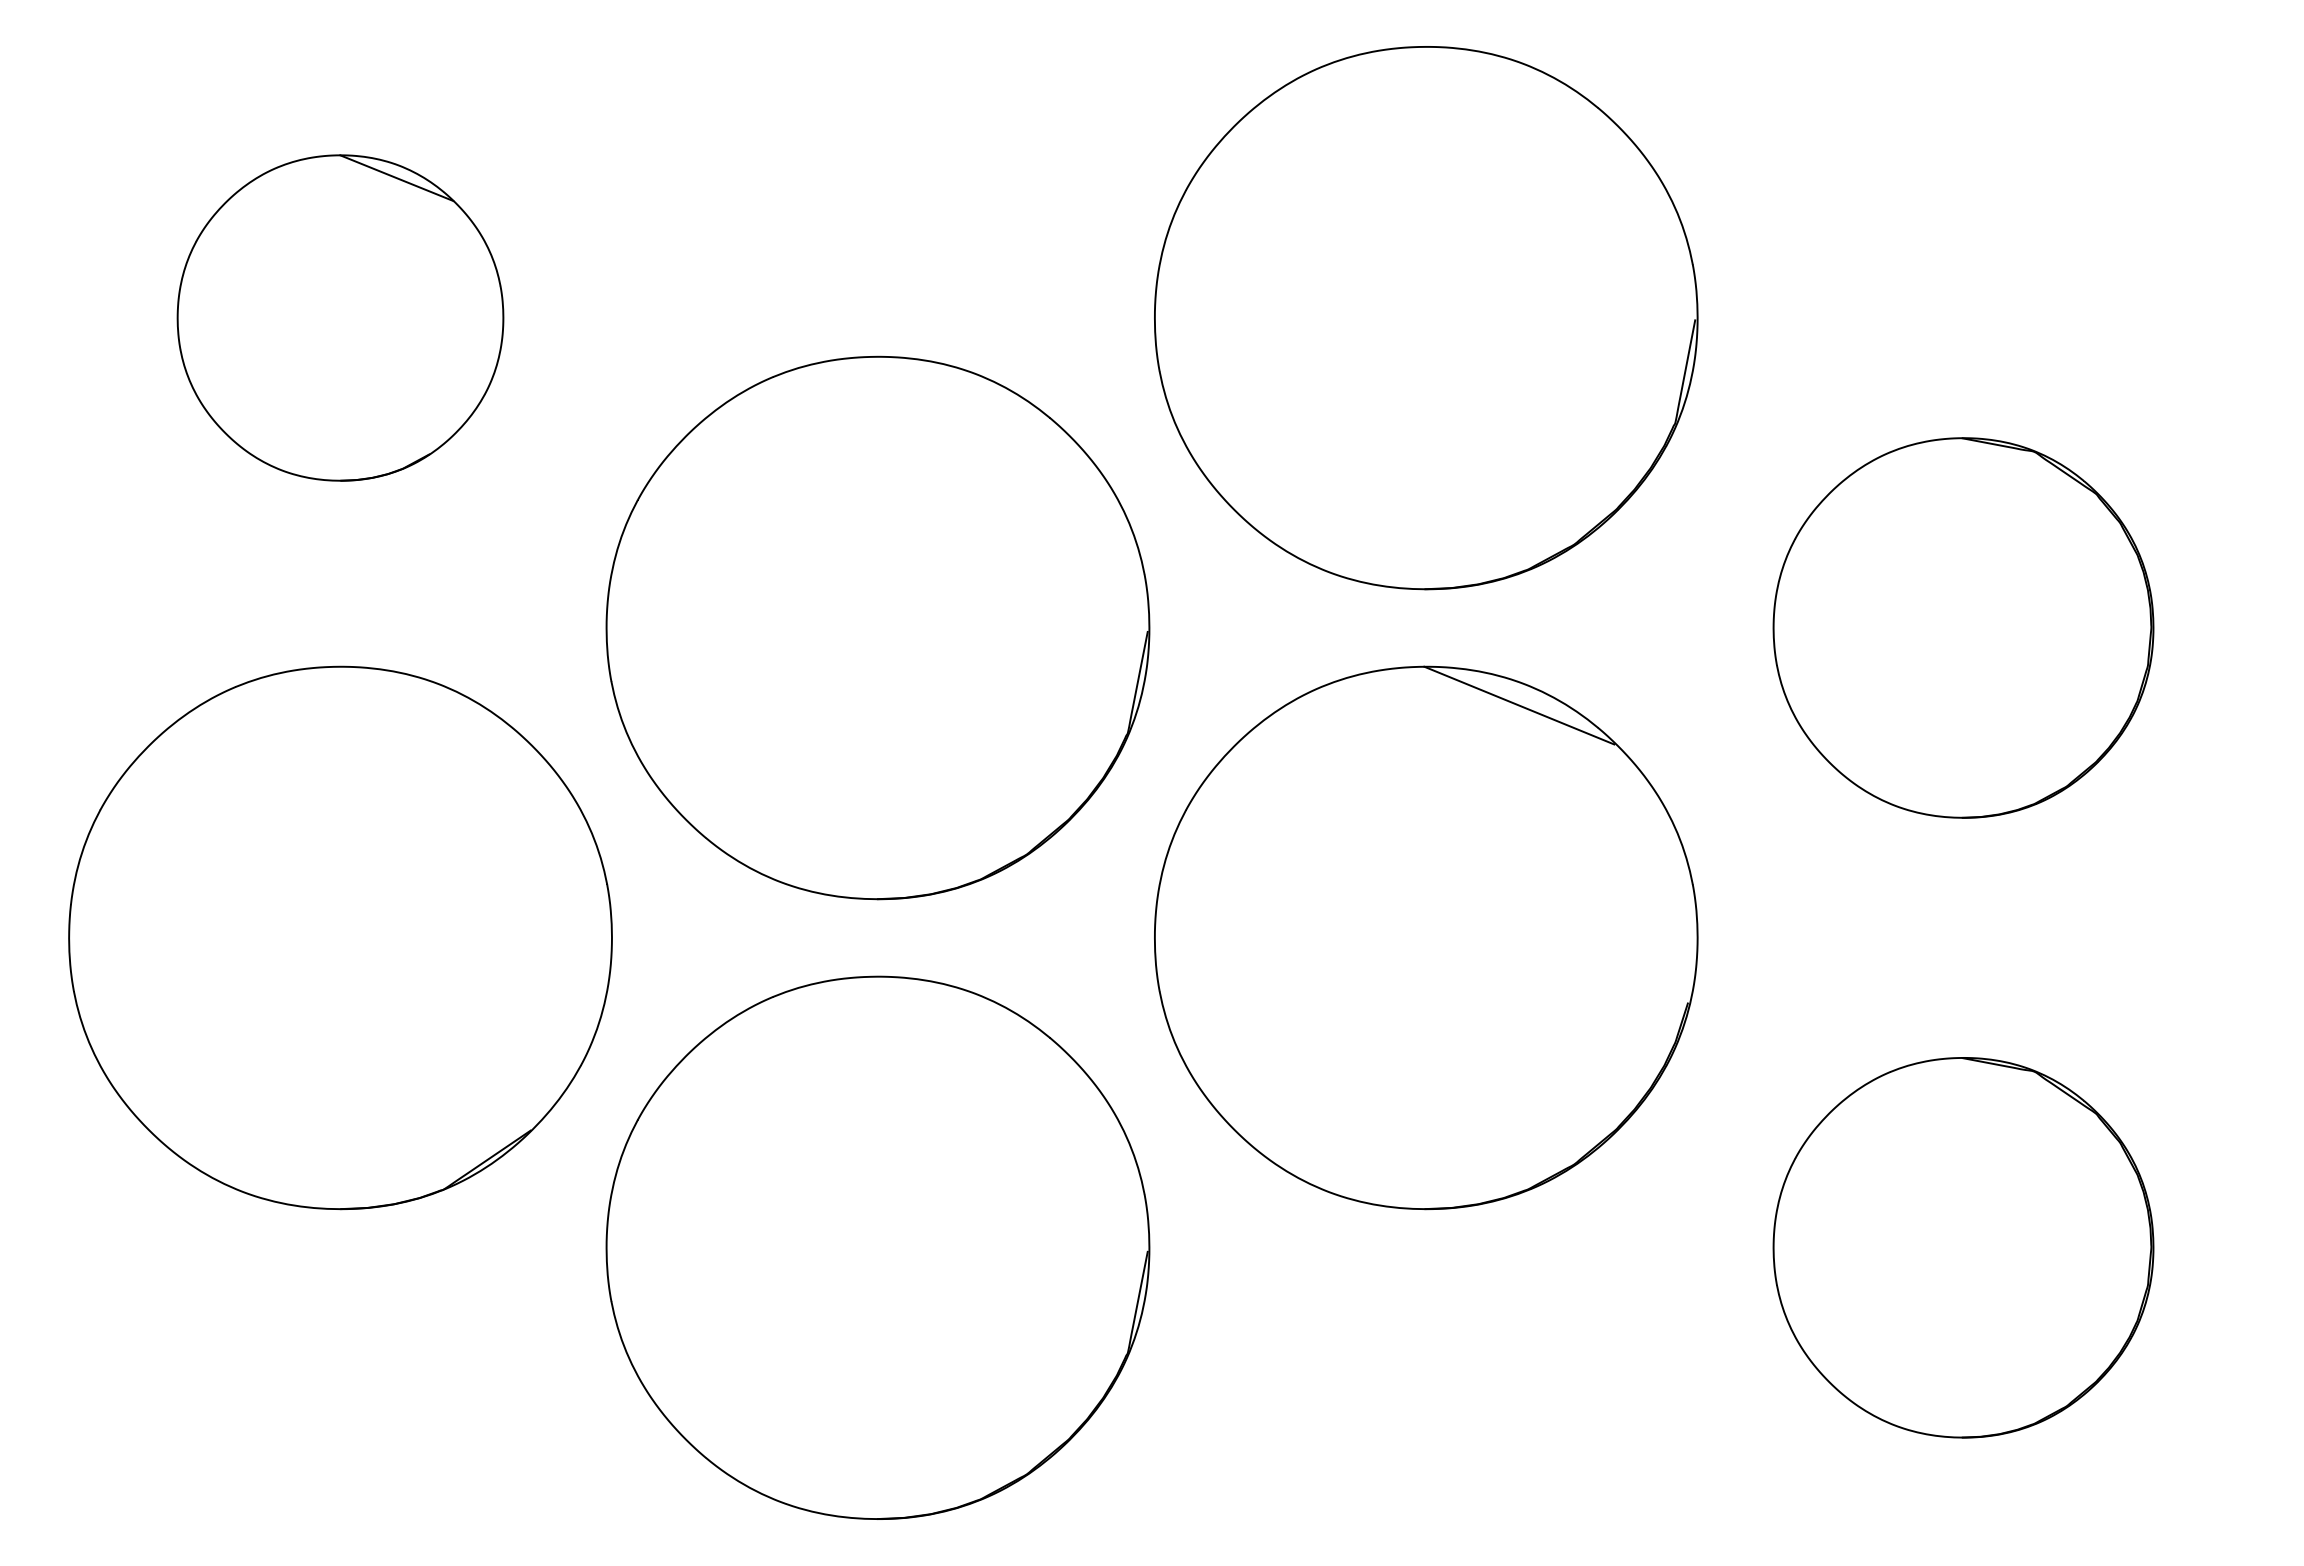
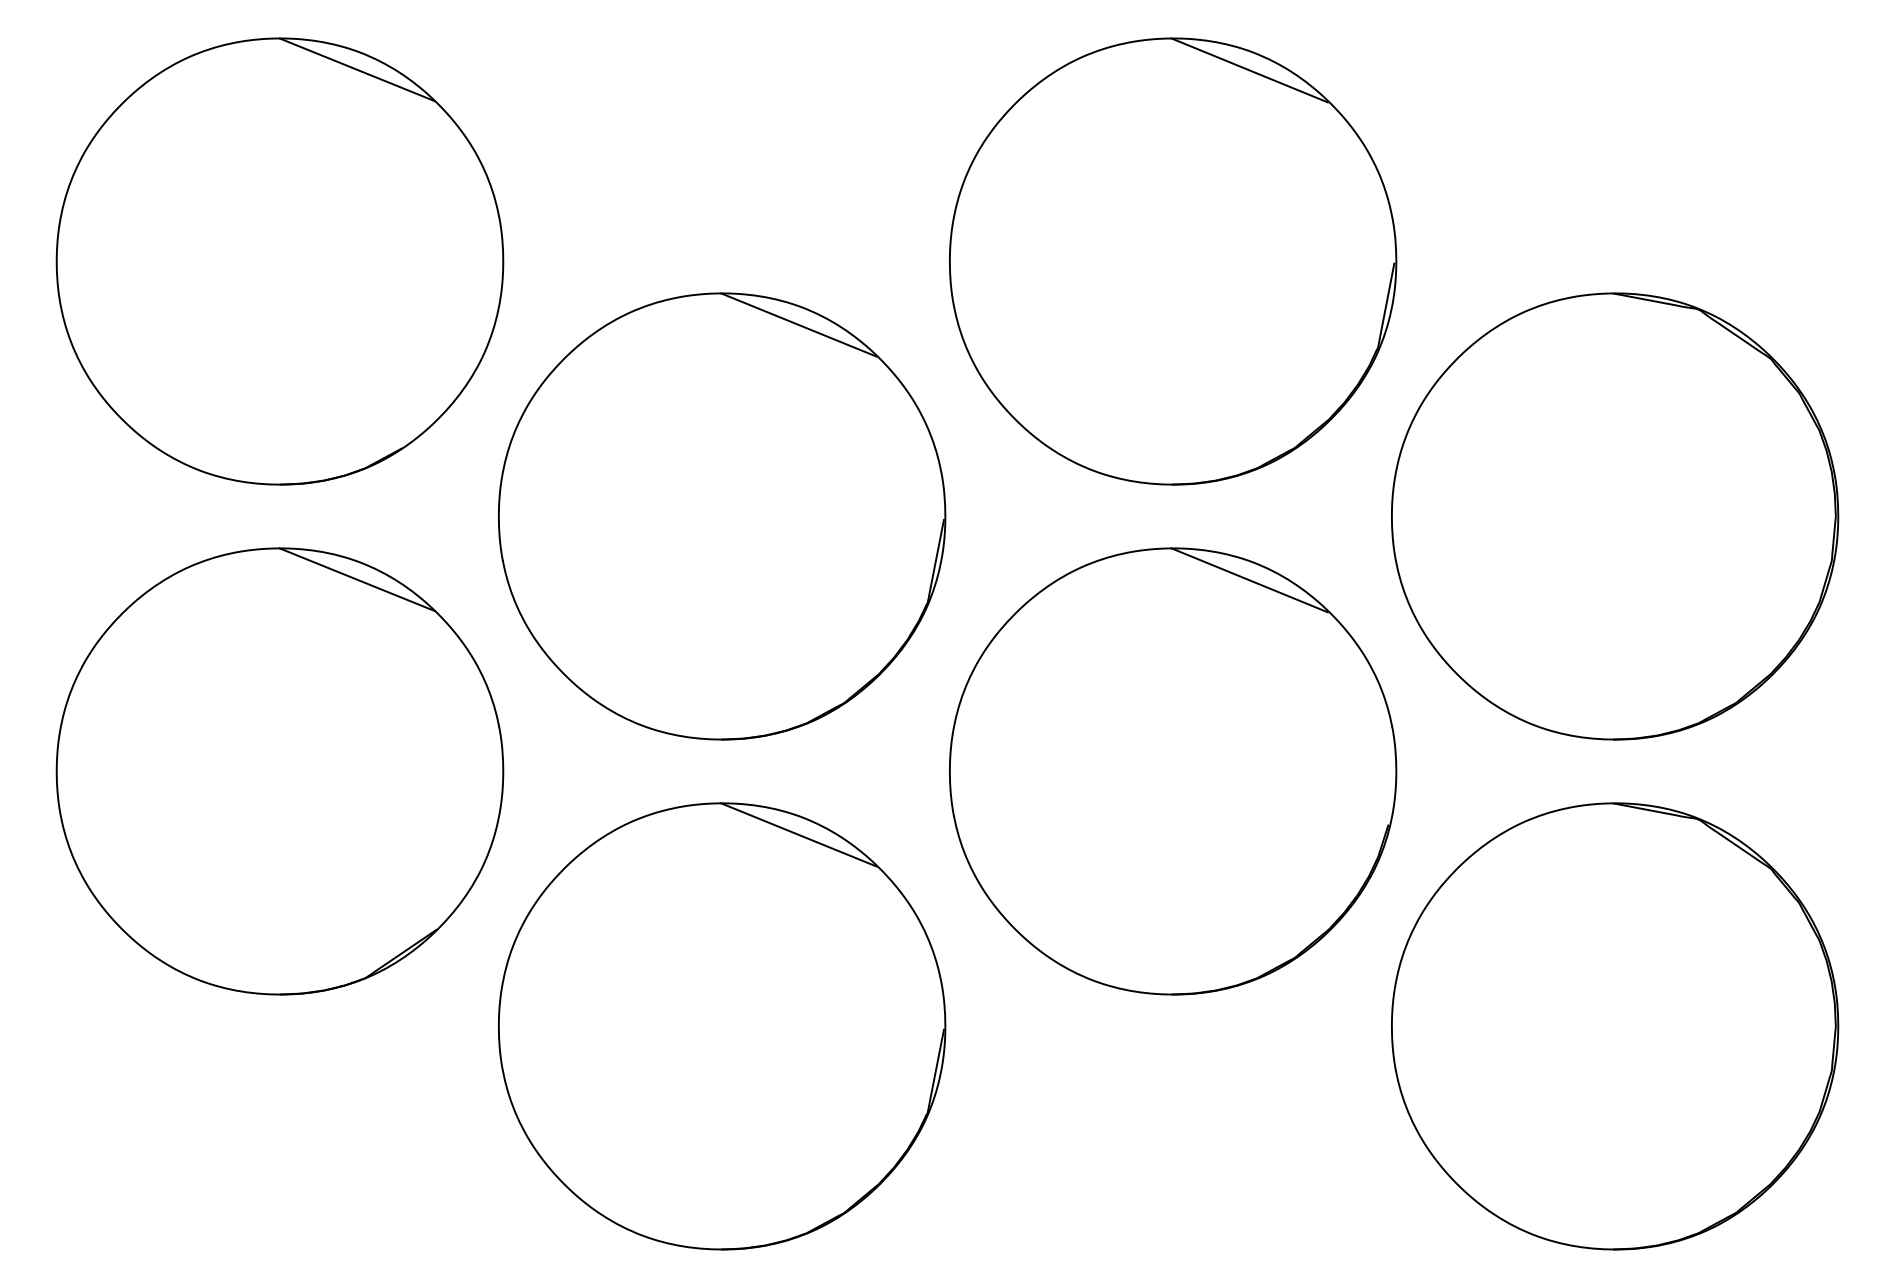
line: (1519, 85) -> (1249, 70), added
part: (340, 317) -> (279, 261), size x1.67
line: (970, 394) -> (798, 324), added
part: (1963, 627) -> (1615, 516), size x1.43
line: (434, 704) -> (357, 579), added
line: (970, 1014) -> (798, 834), added
part: (1963, 1247) -> (1615, 1026), size x1.43

